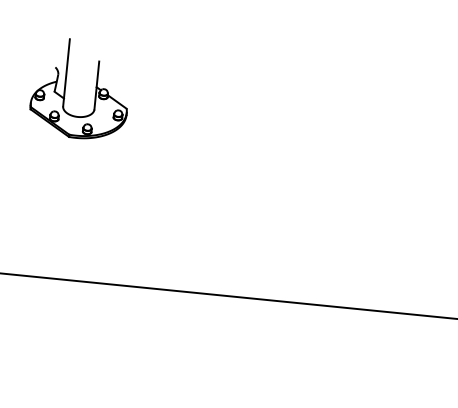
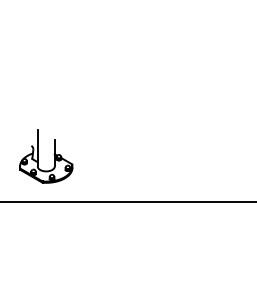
part: (94, 87) -> (53, 154), moved

